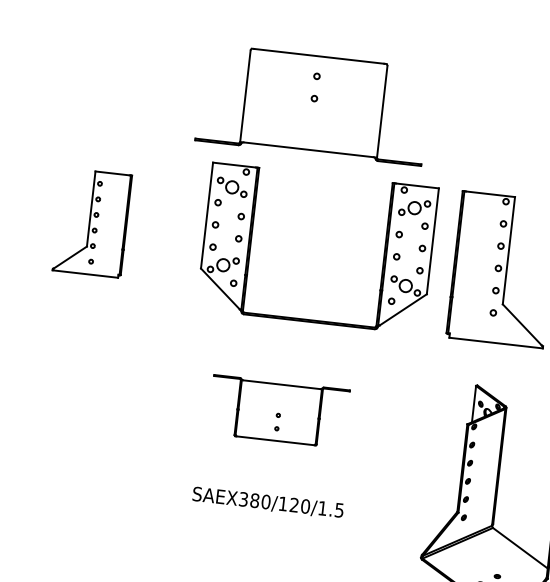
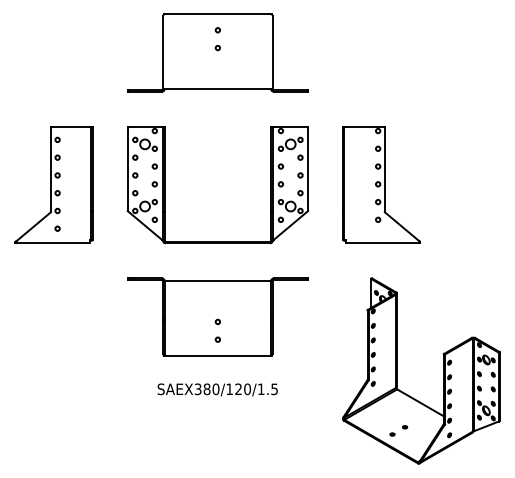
part: (313, 104) -> (217, 52), moved
part: (91, 222) -> (53, 184), size x1.43
part: (251, 241) -> (165, 185), moved
part: (278, 411) -> (217, 316), size x1.67

